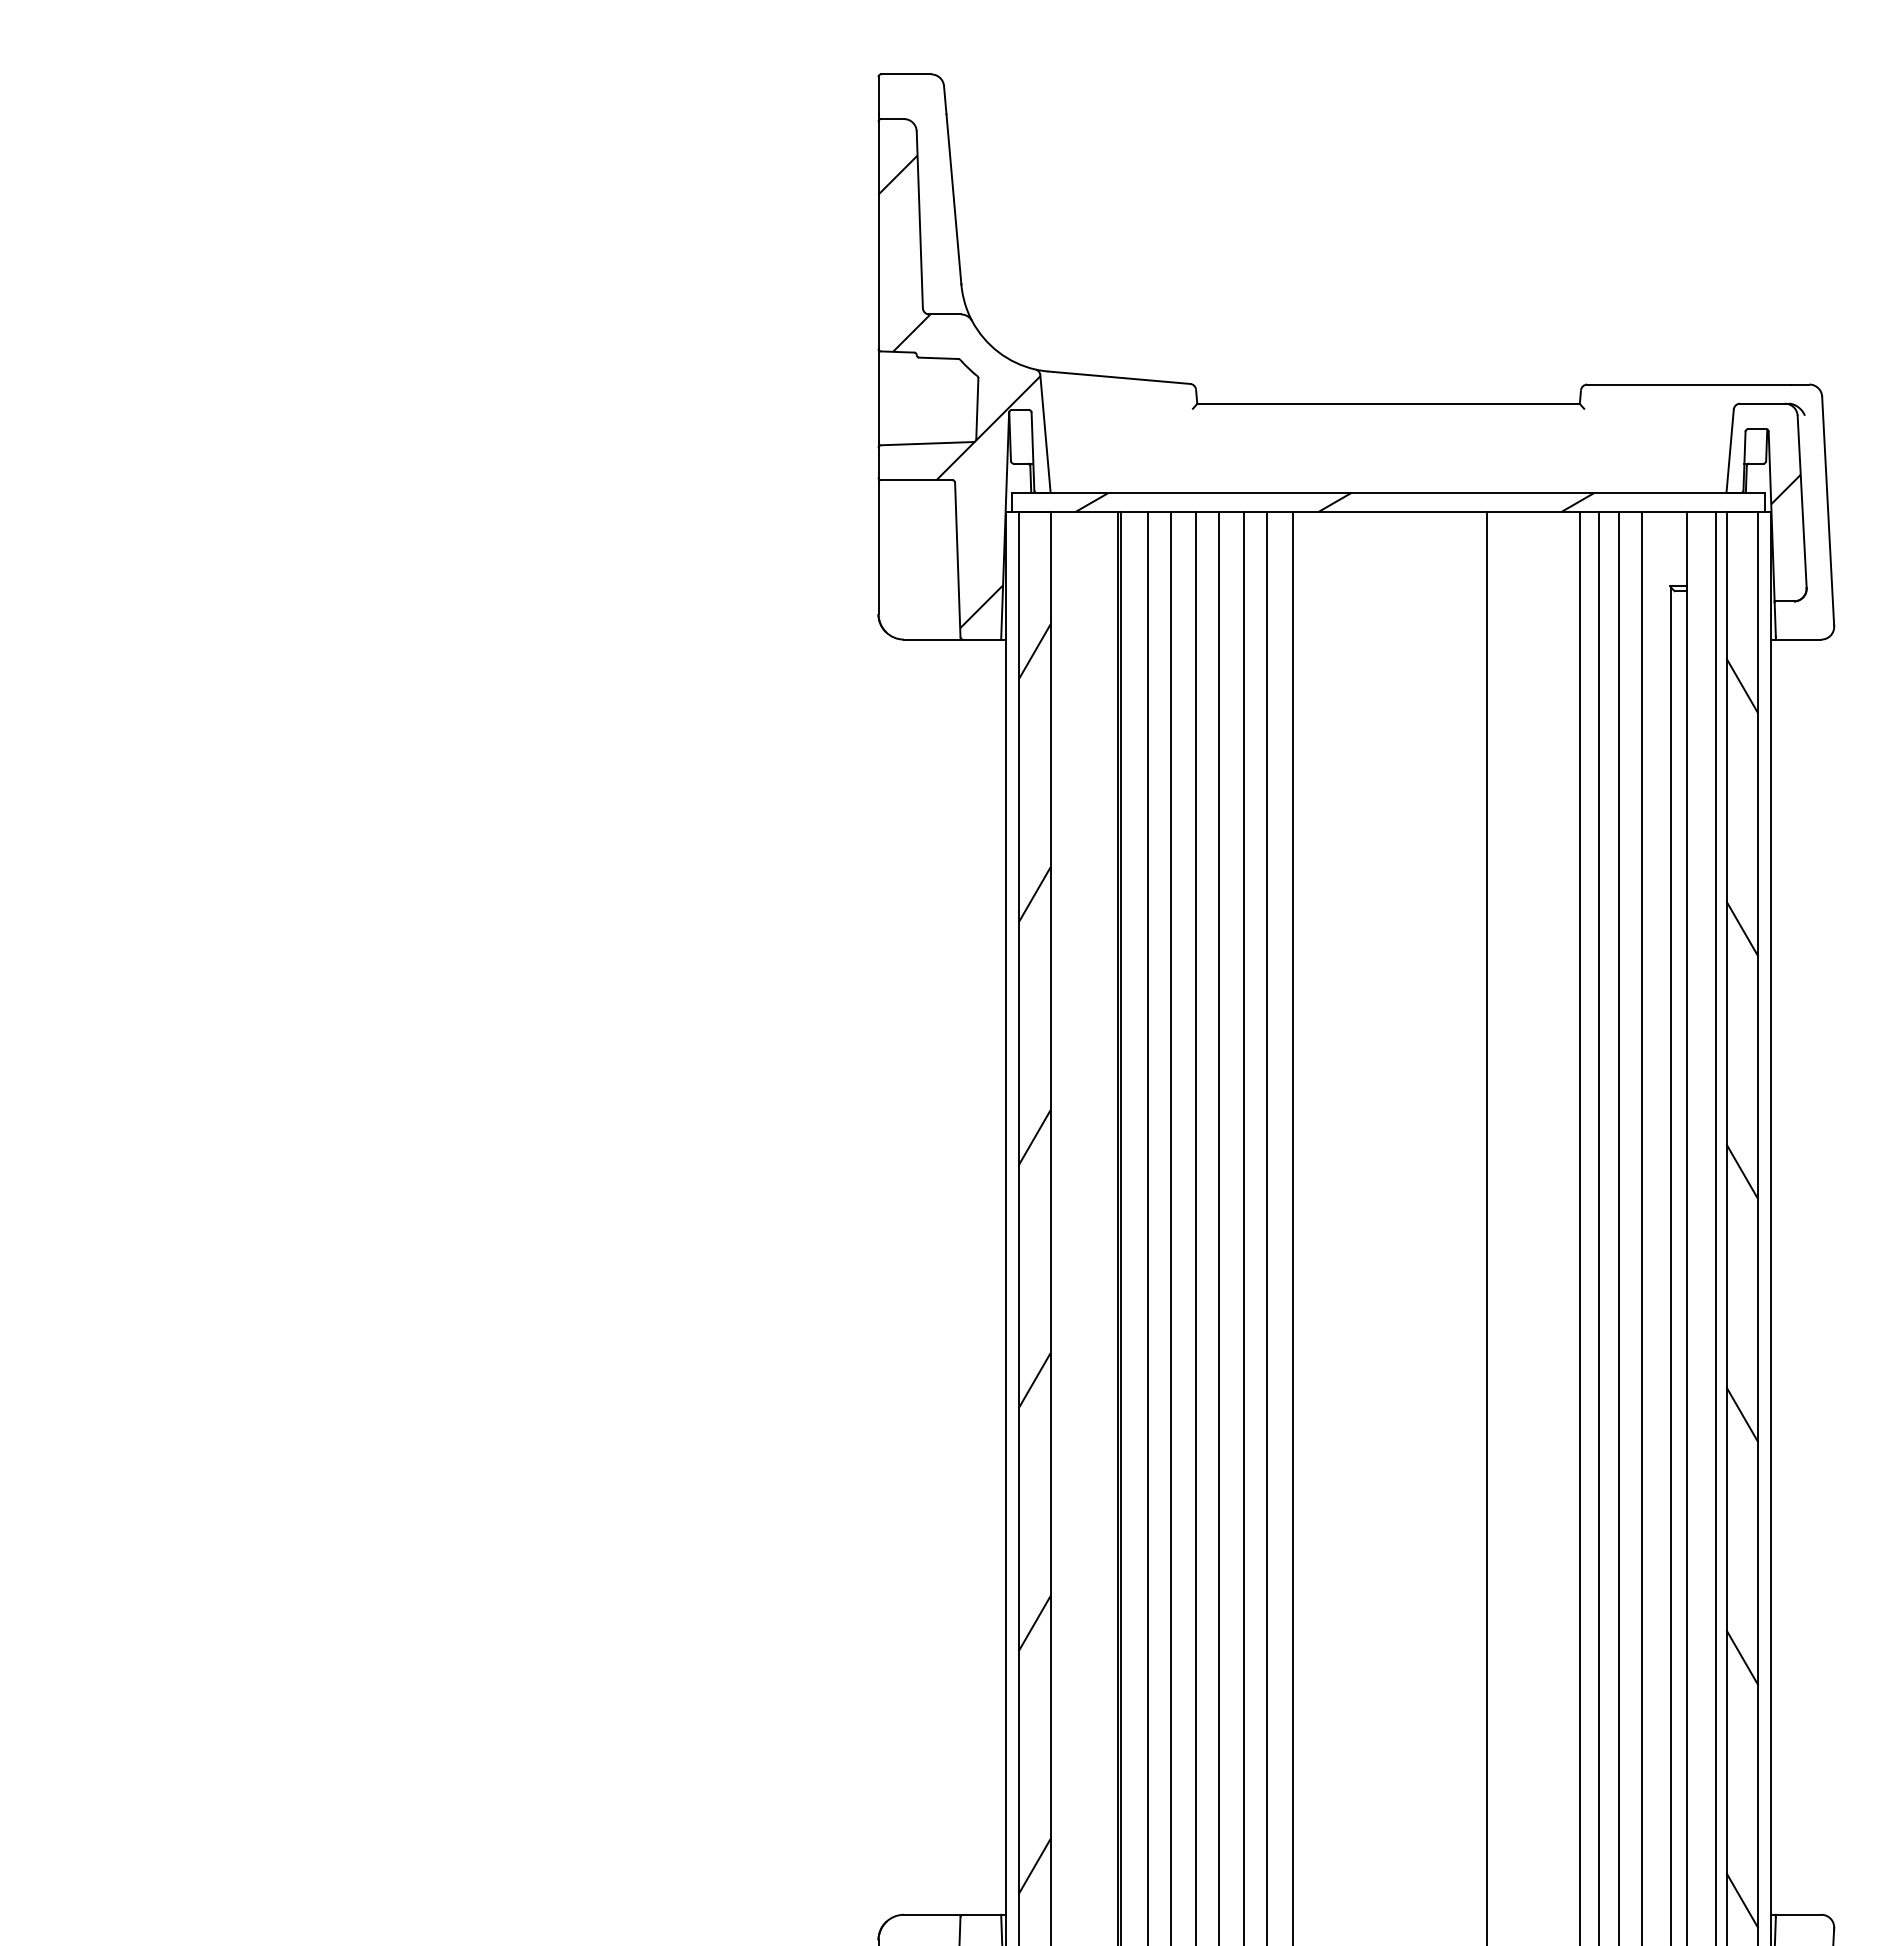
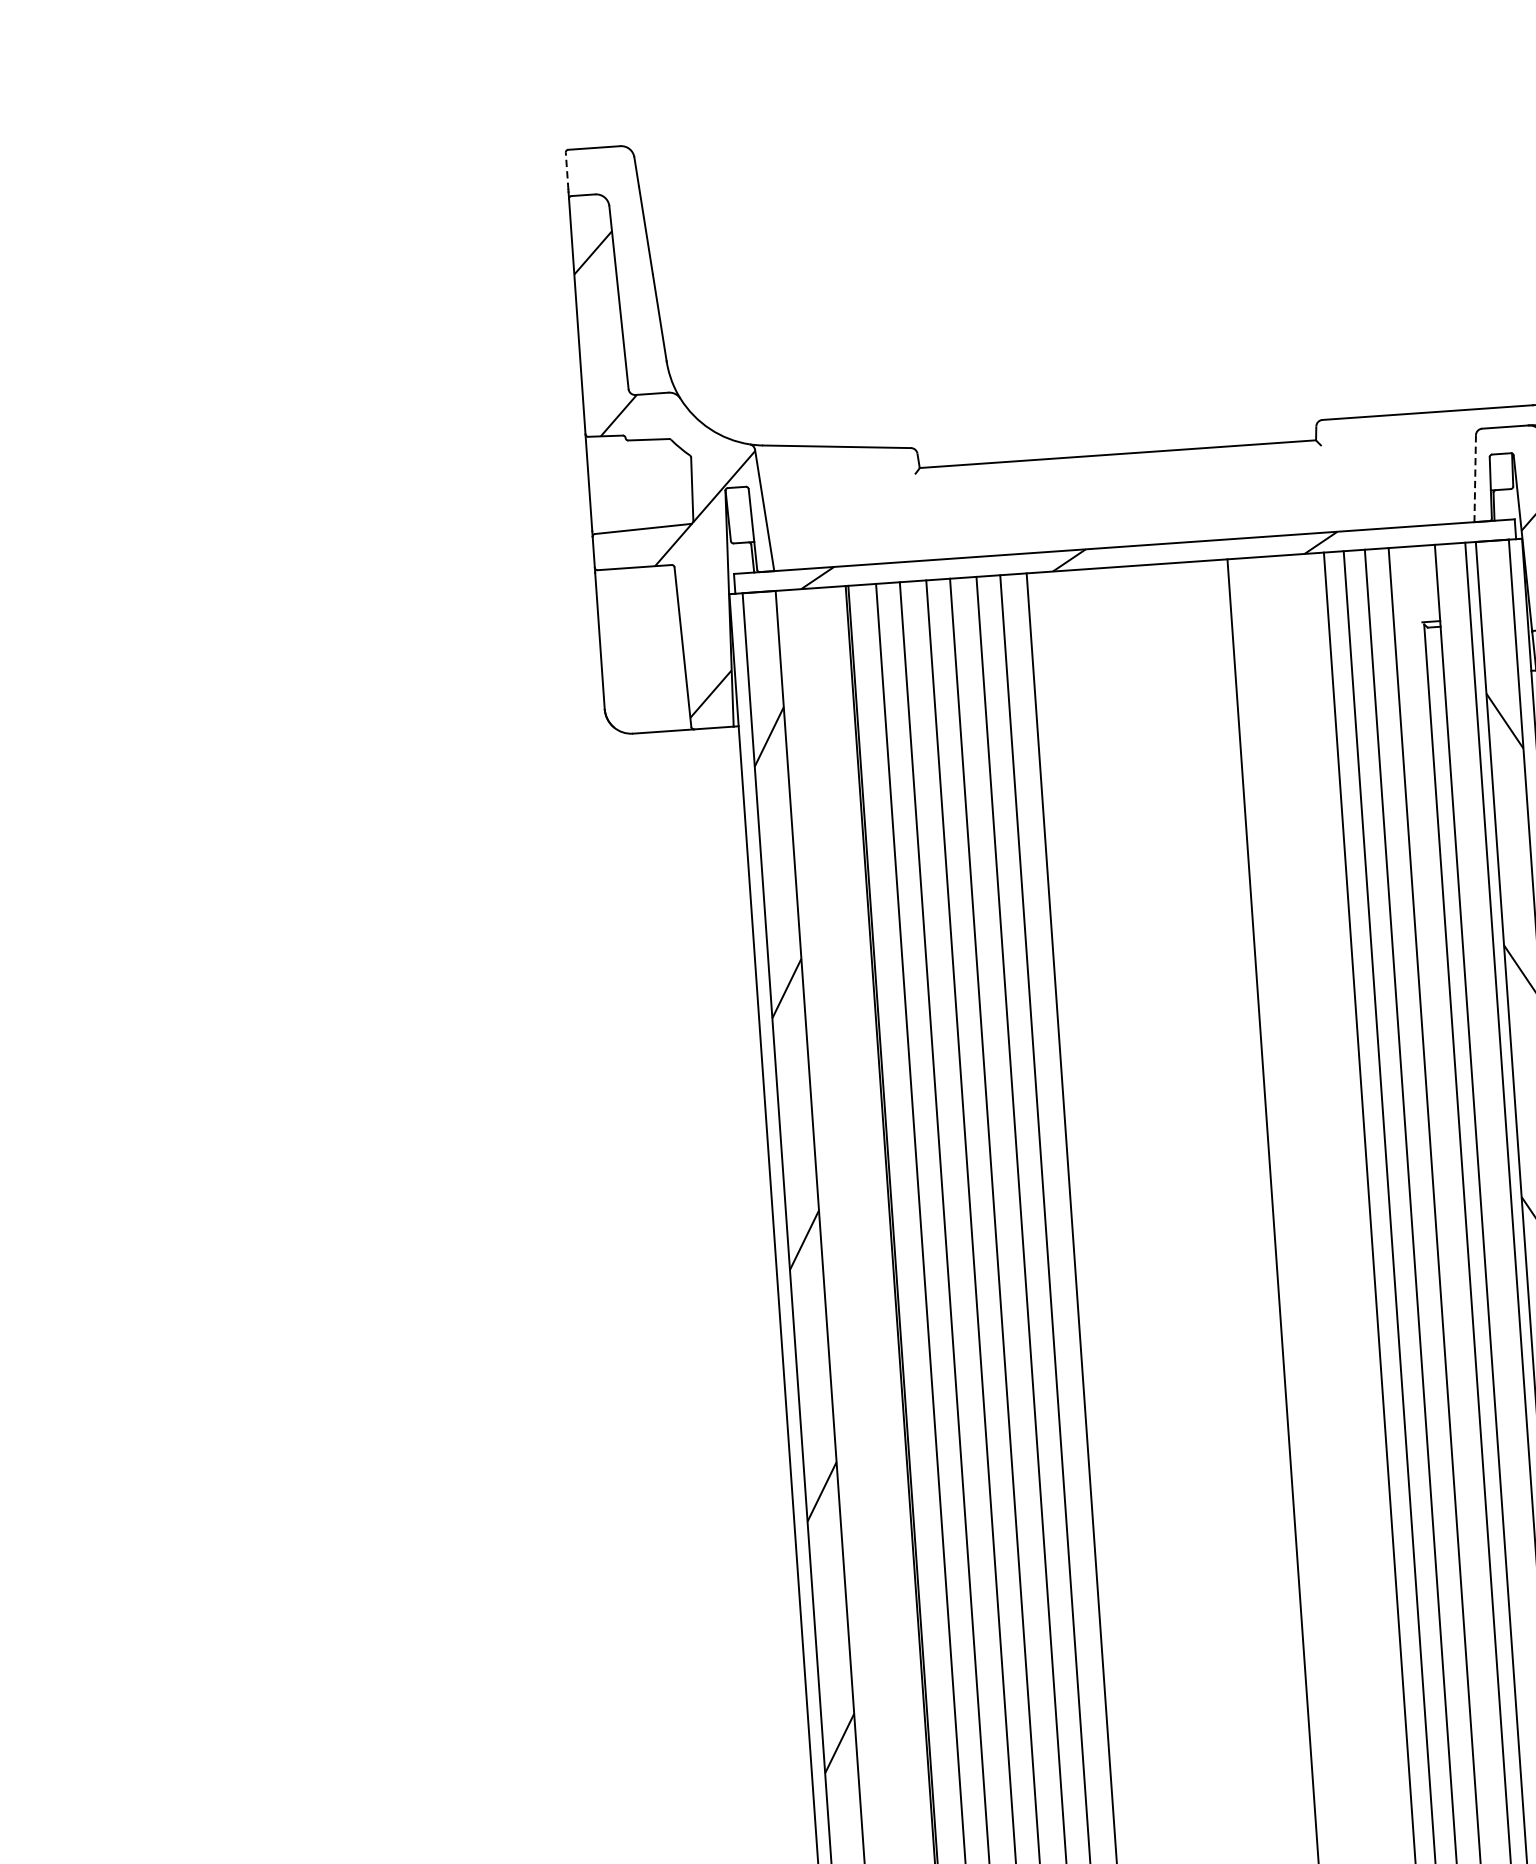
line: (878, 94) -> (567, 170), solid -> dashed
line: (1730, 451) -> (1475, 478), solid -> dashed

